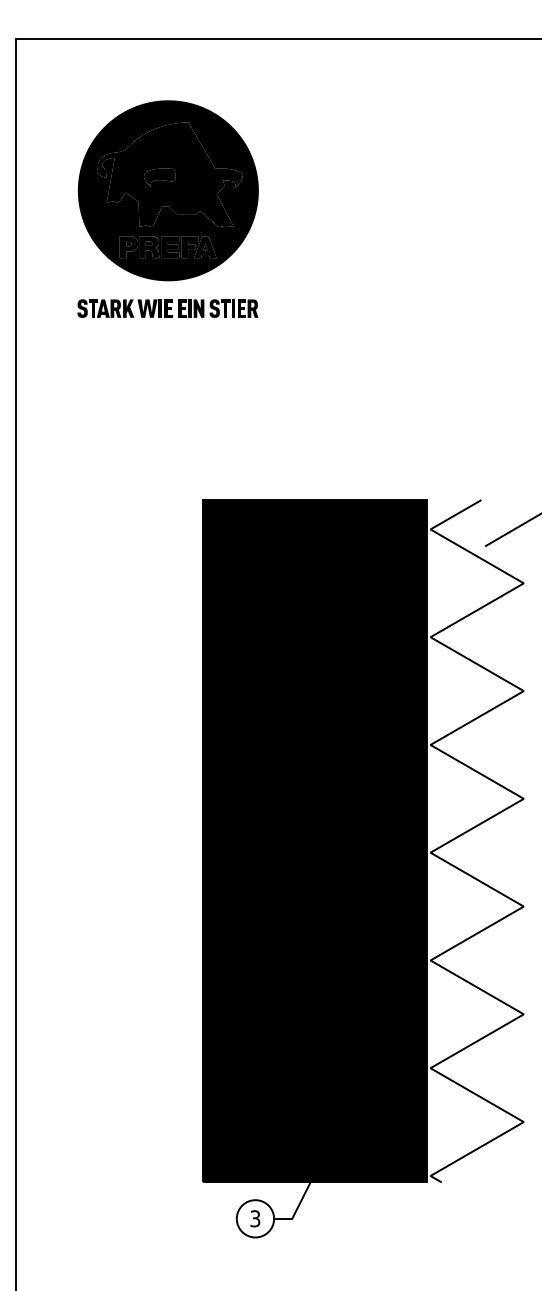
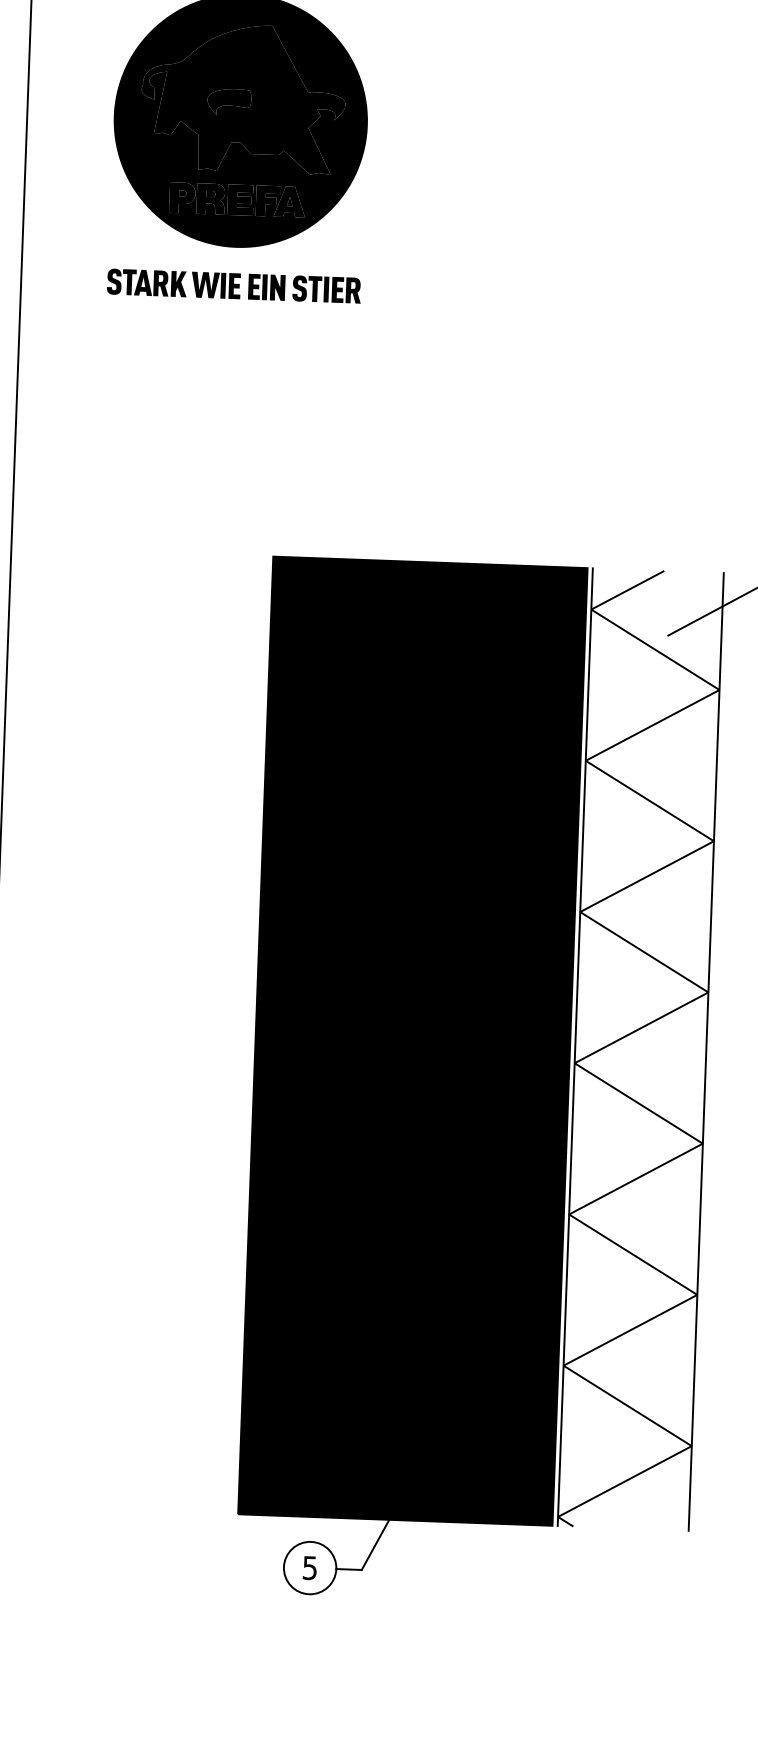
line: (430, 841) -> (575, 1047), added
line: (523, 841) -> (705, 1052), added
text: (255, 1218) -> (310, 1567), 3 -> 5

